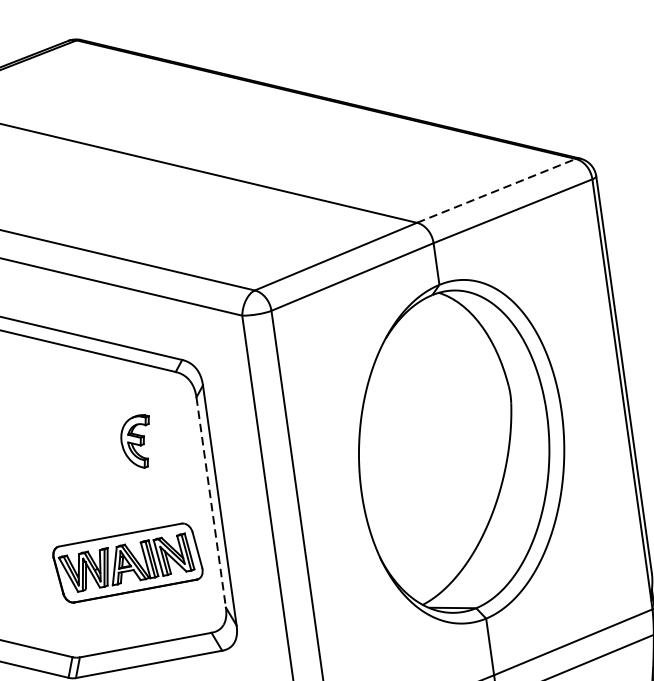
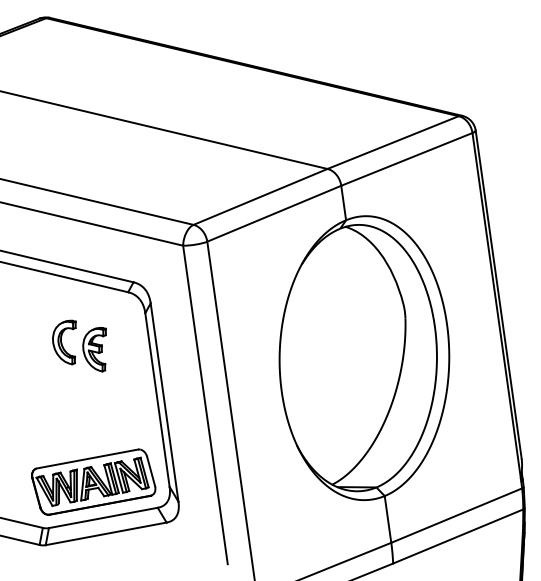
line: (496, 190) -> (393, 142), dashed -> solid
part: (98, 432) -> (64, 342), added
line: (211, 502) -> (157, 400), dashed -> solid
part: (127, 562) -> (93, 481), moved

